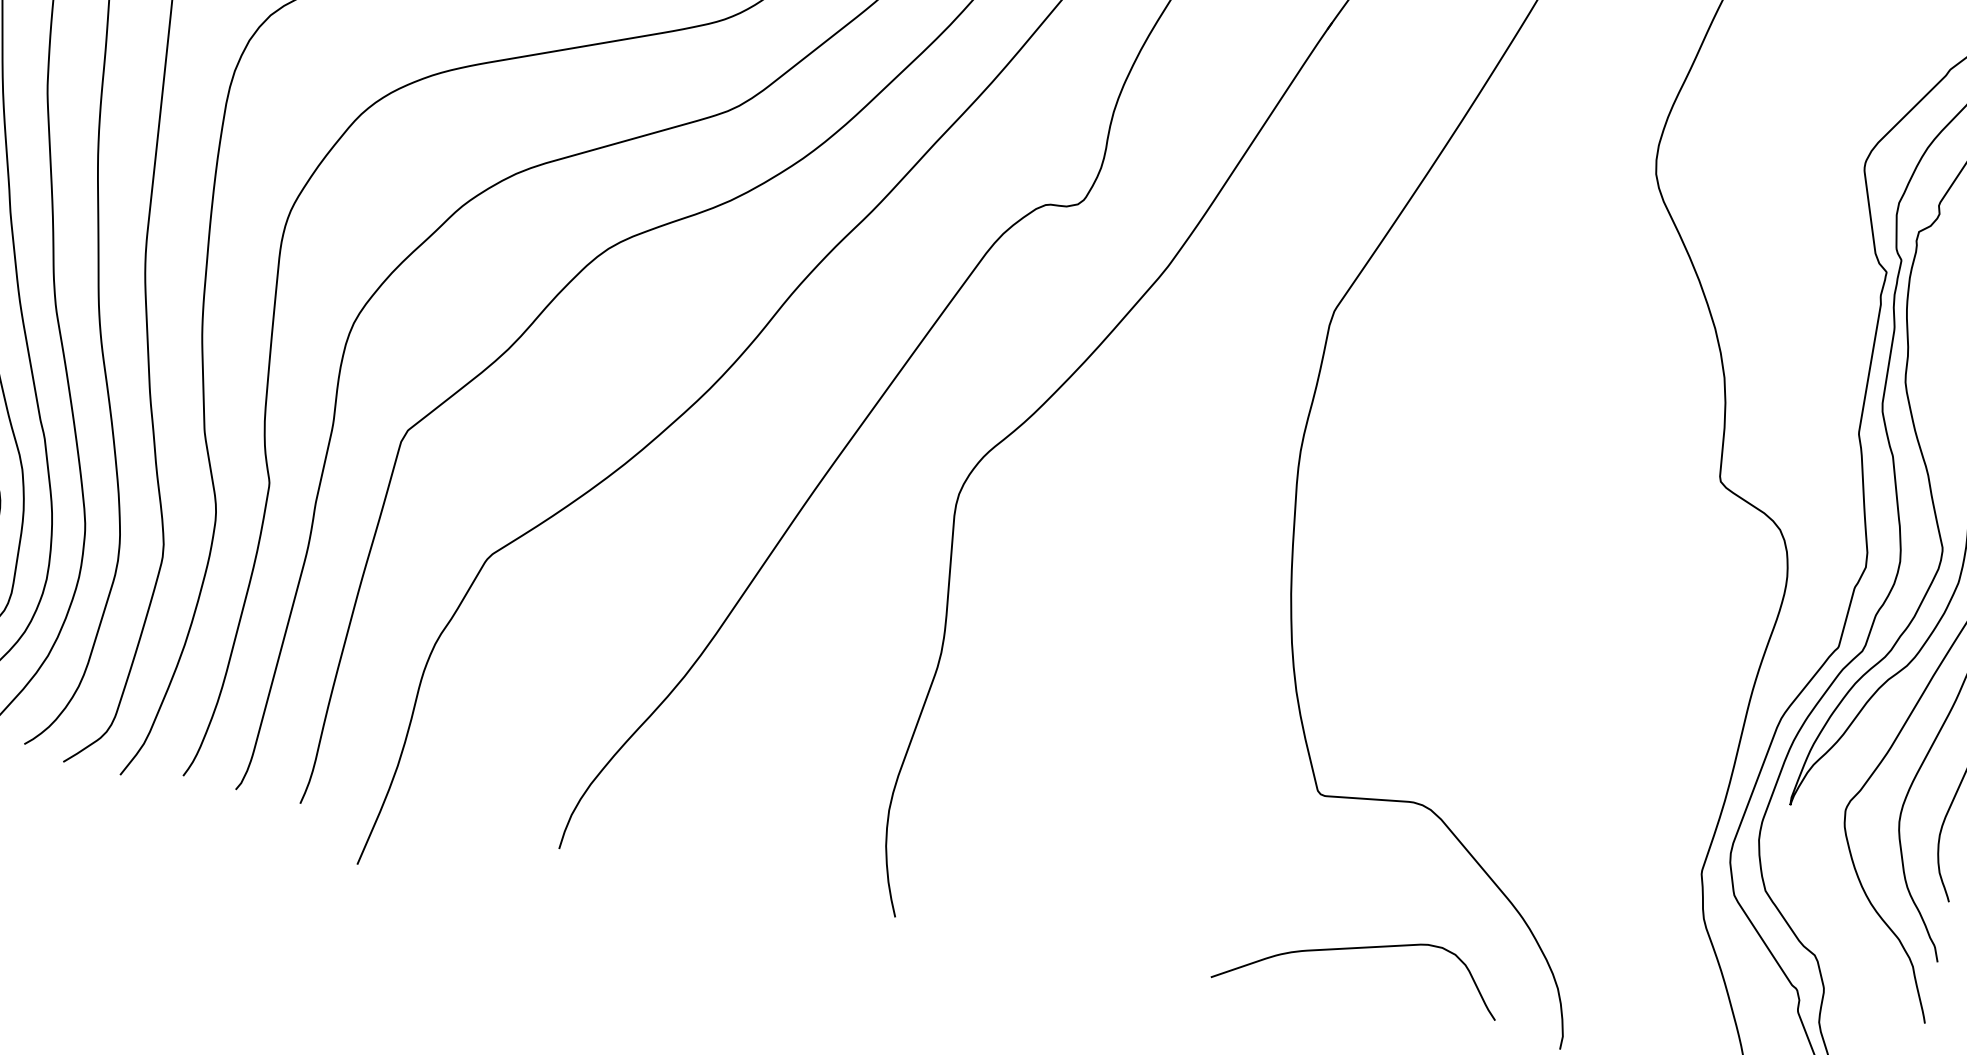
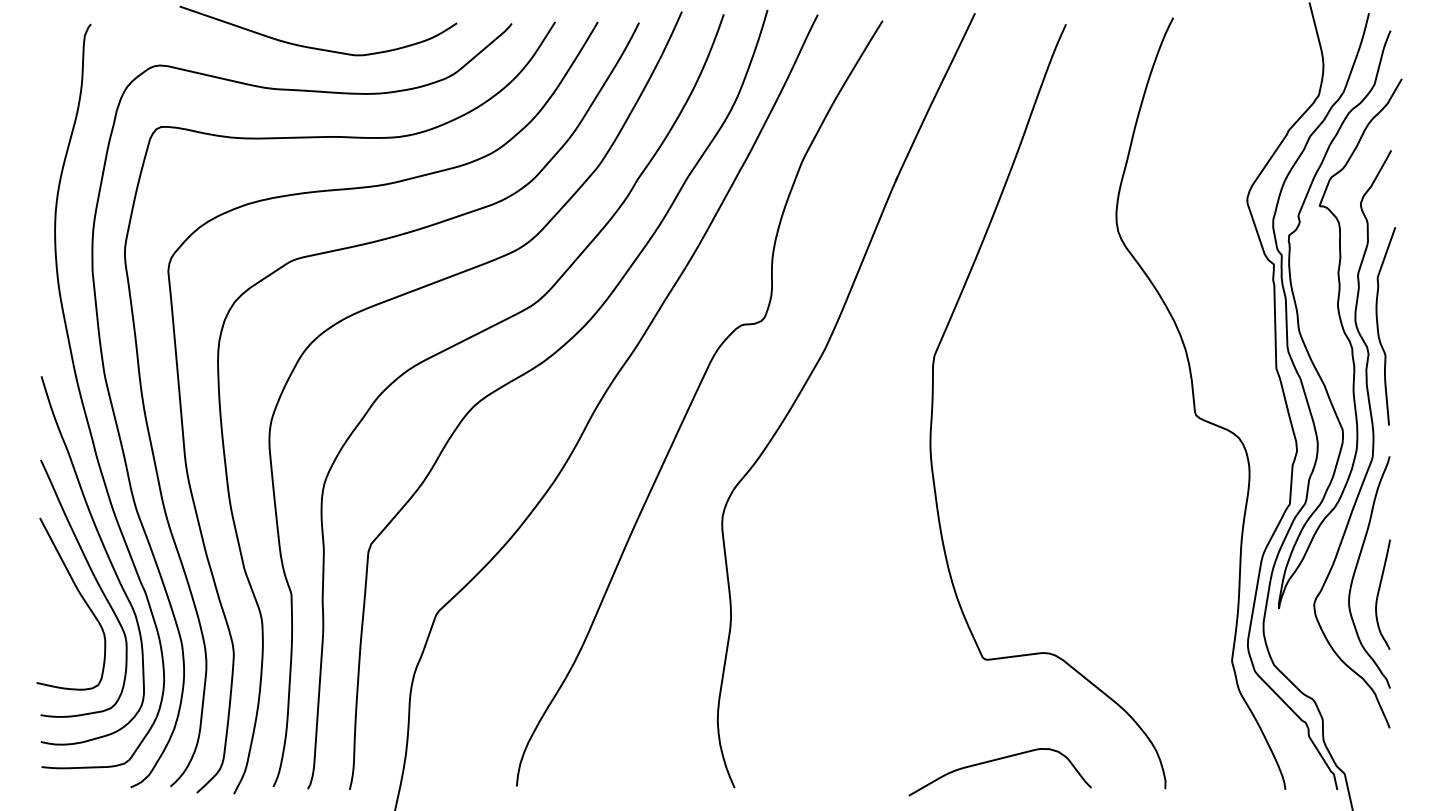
curve: (1358, 949) -> (997, 760), moved

